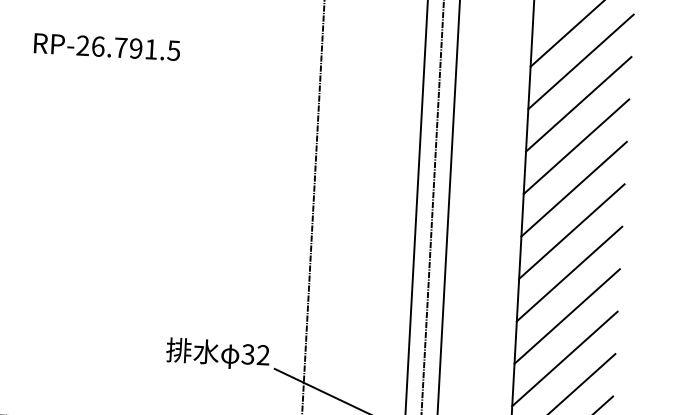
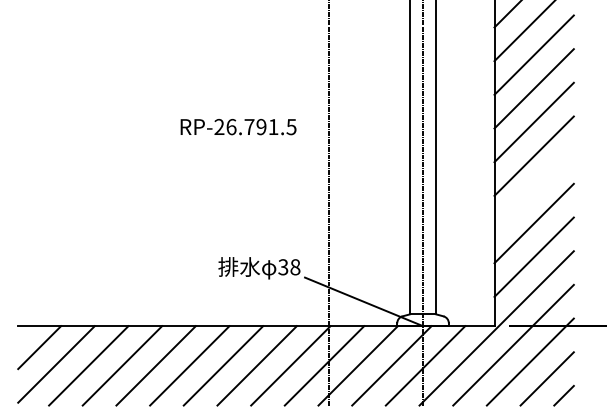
text: (107, 47) -> (238, 127), moved
line: (568, 273) -> (533, 189), removed
text: (263, 355) -> (295, 267), 32 -> 38

